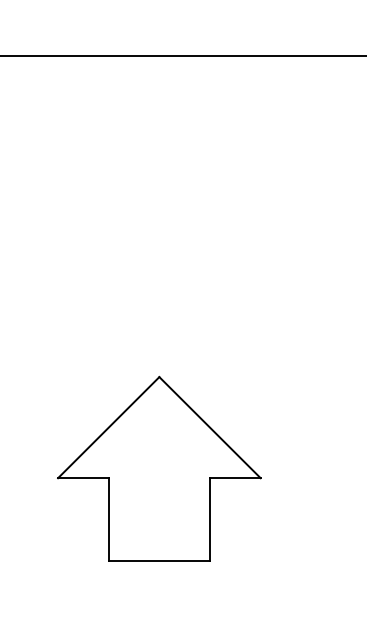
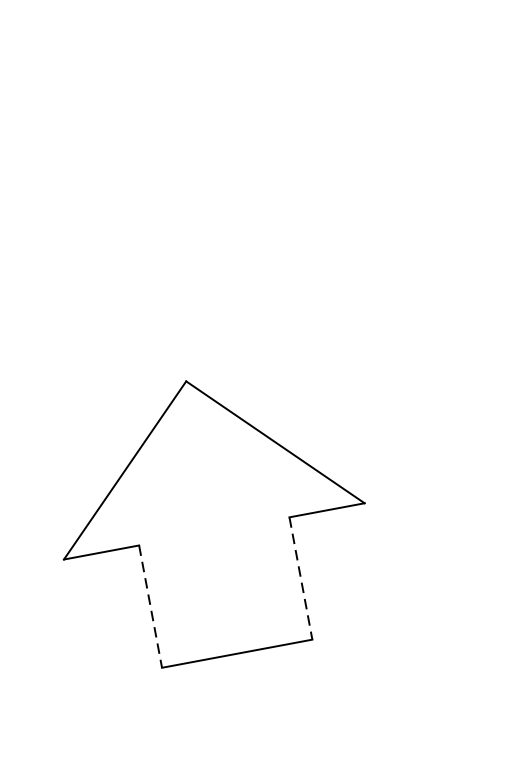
line: (108, 519) -> (150, 606), solid -> dashed
line: (210, 519) -> (301, 578), solid -> dashed

